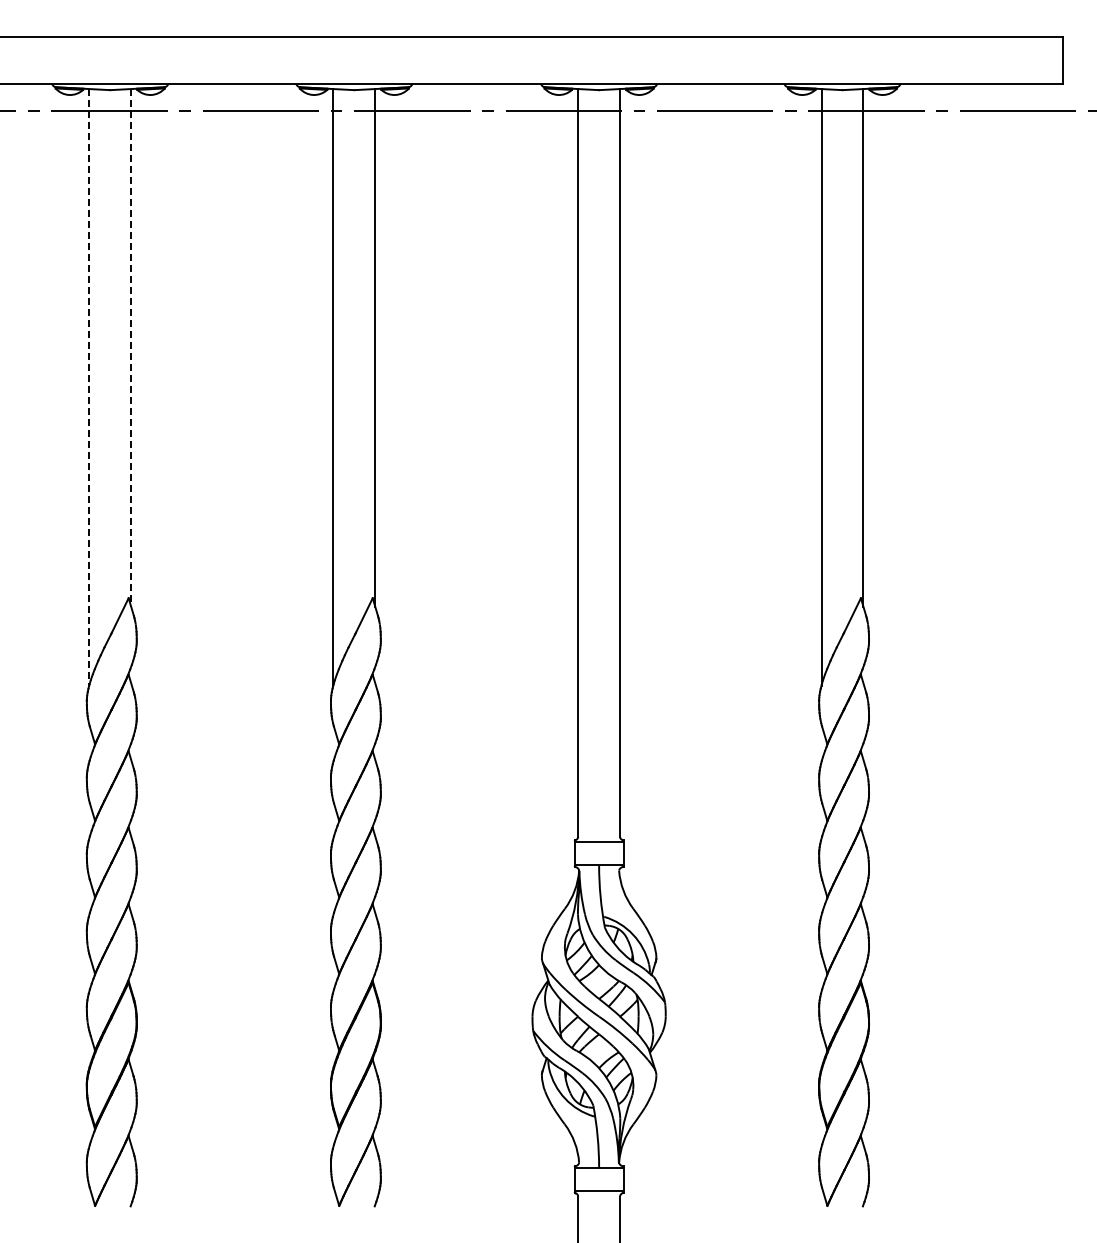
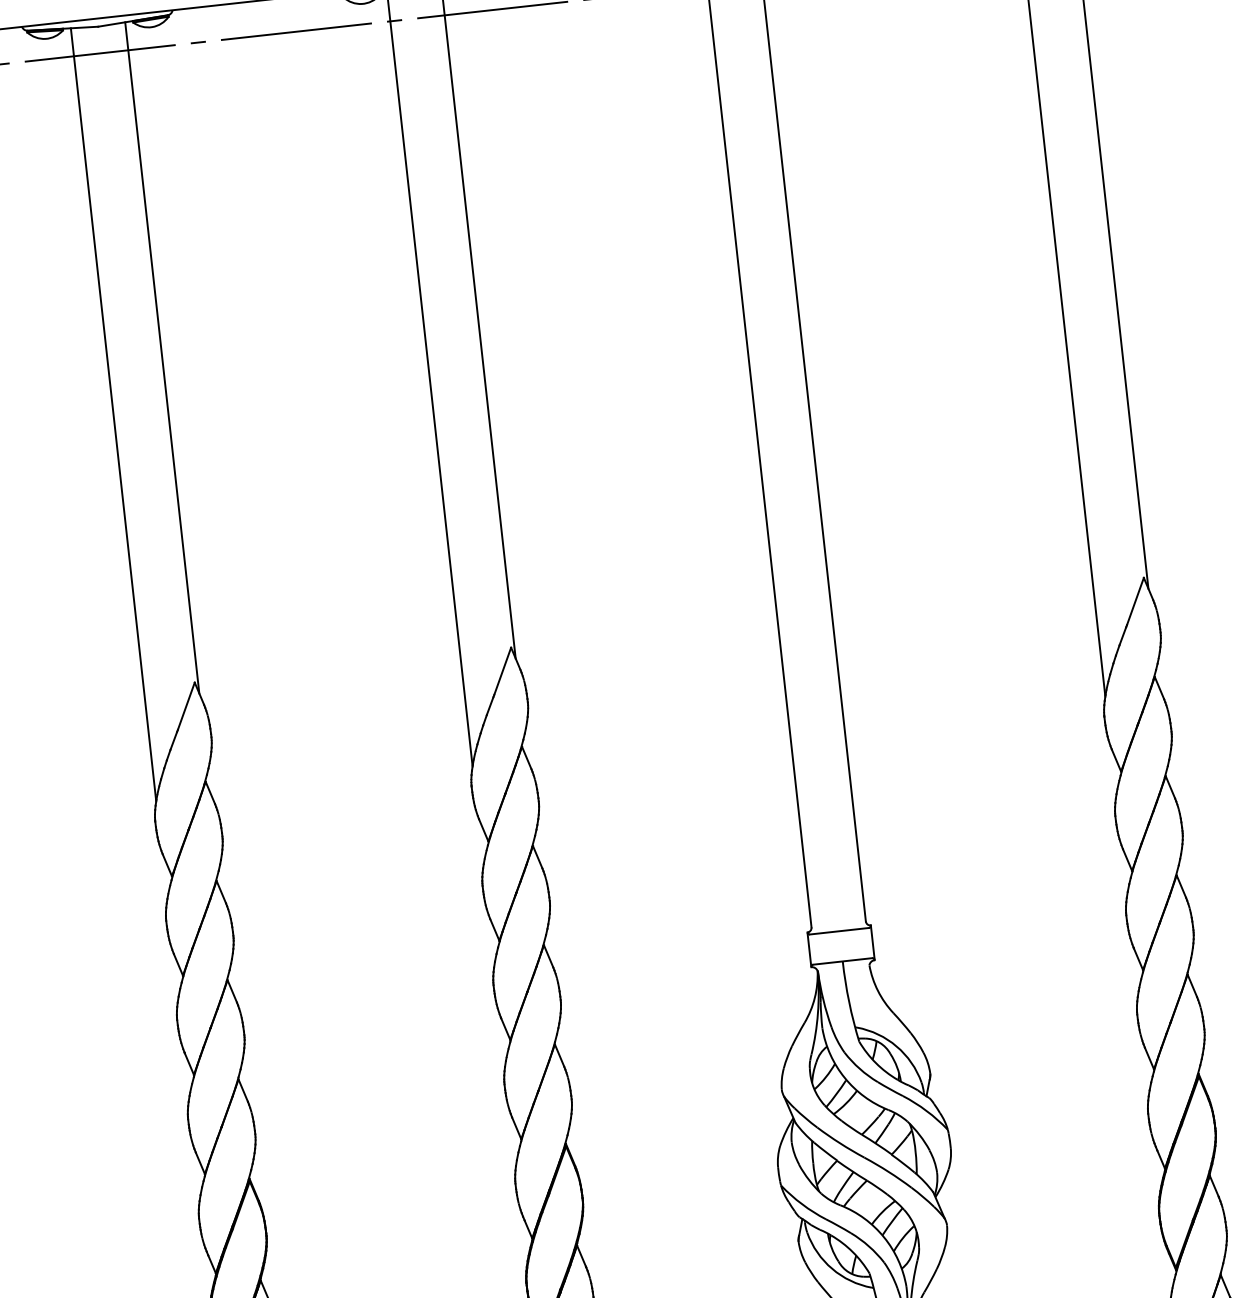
line: (131, 347) -> (162, 357), dashed -> solid
line: (89, 387) -> (113, 415), dashed -> solid

